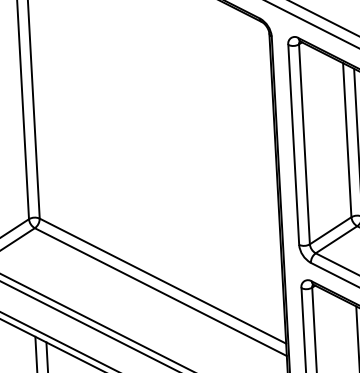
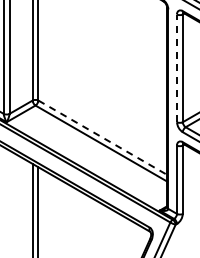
line: (294, 145) -> (177, 68), solid -> dashed
line: (164, 280) -> (103, 137), solid -> dashed

